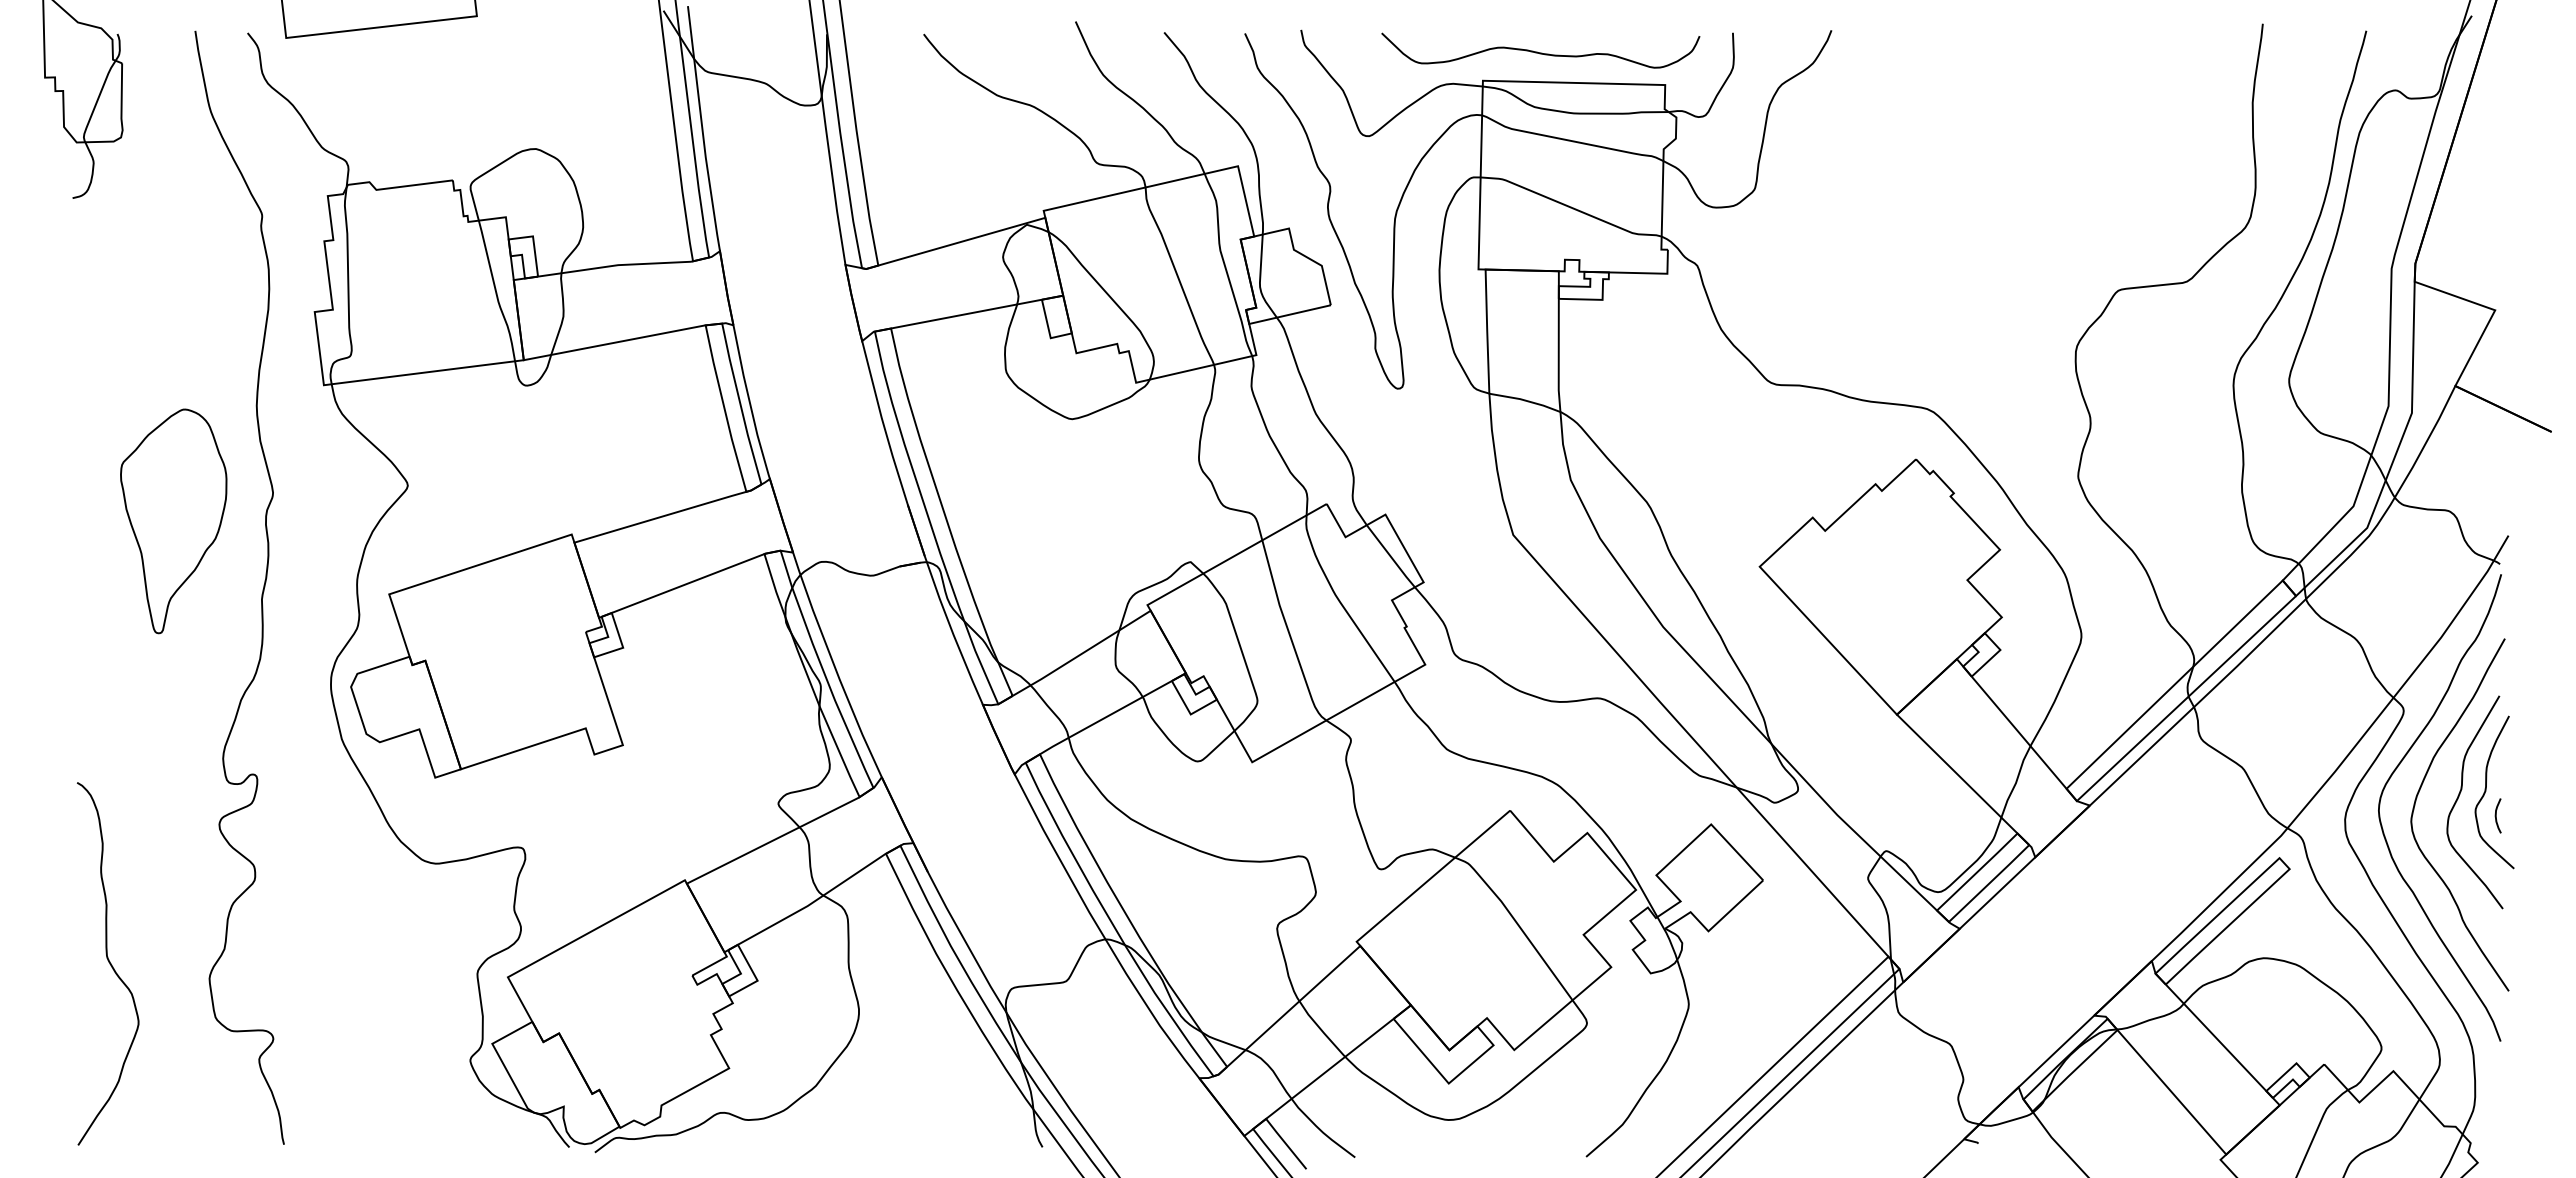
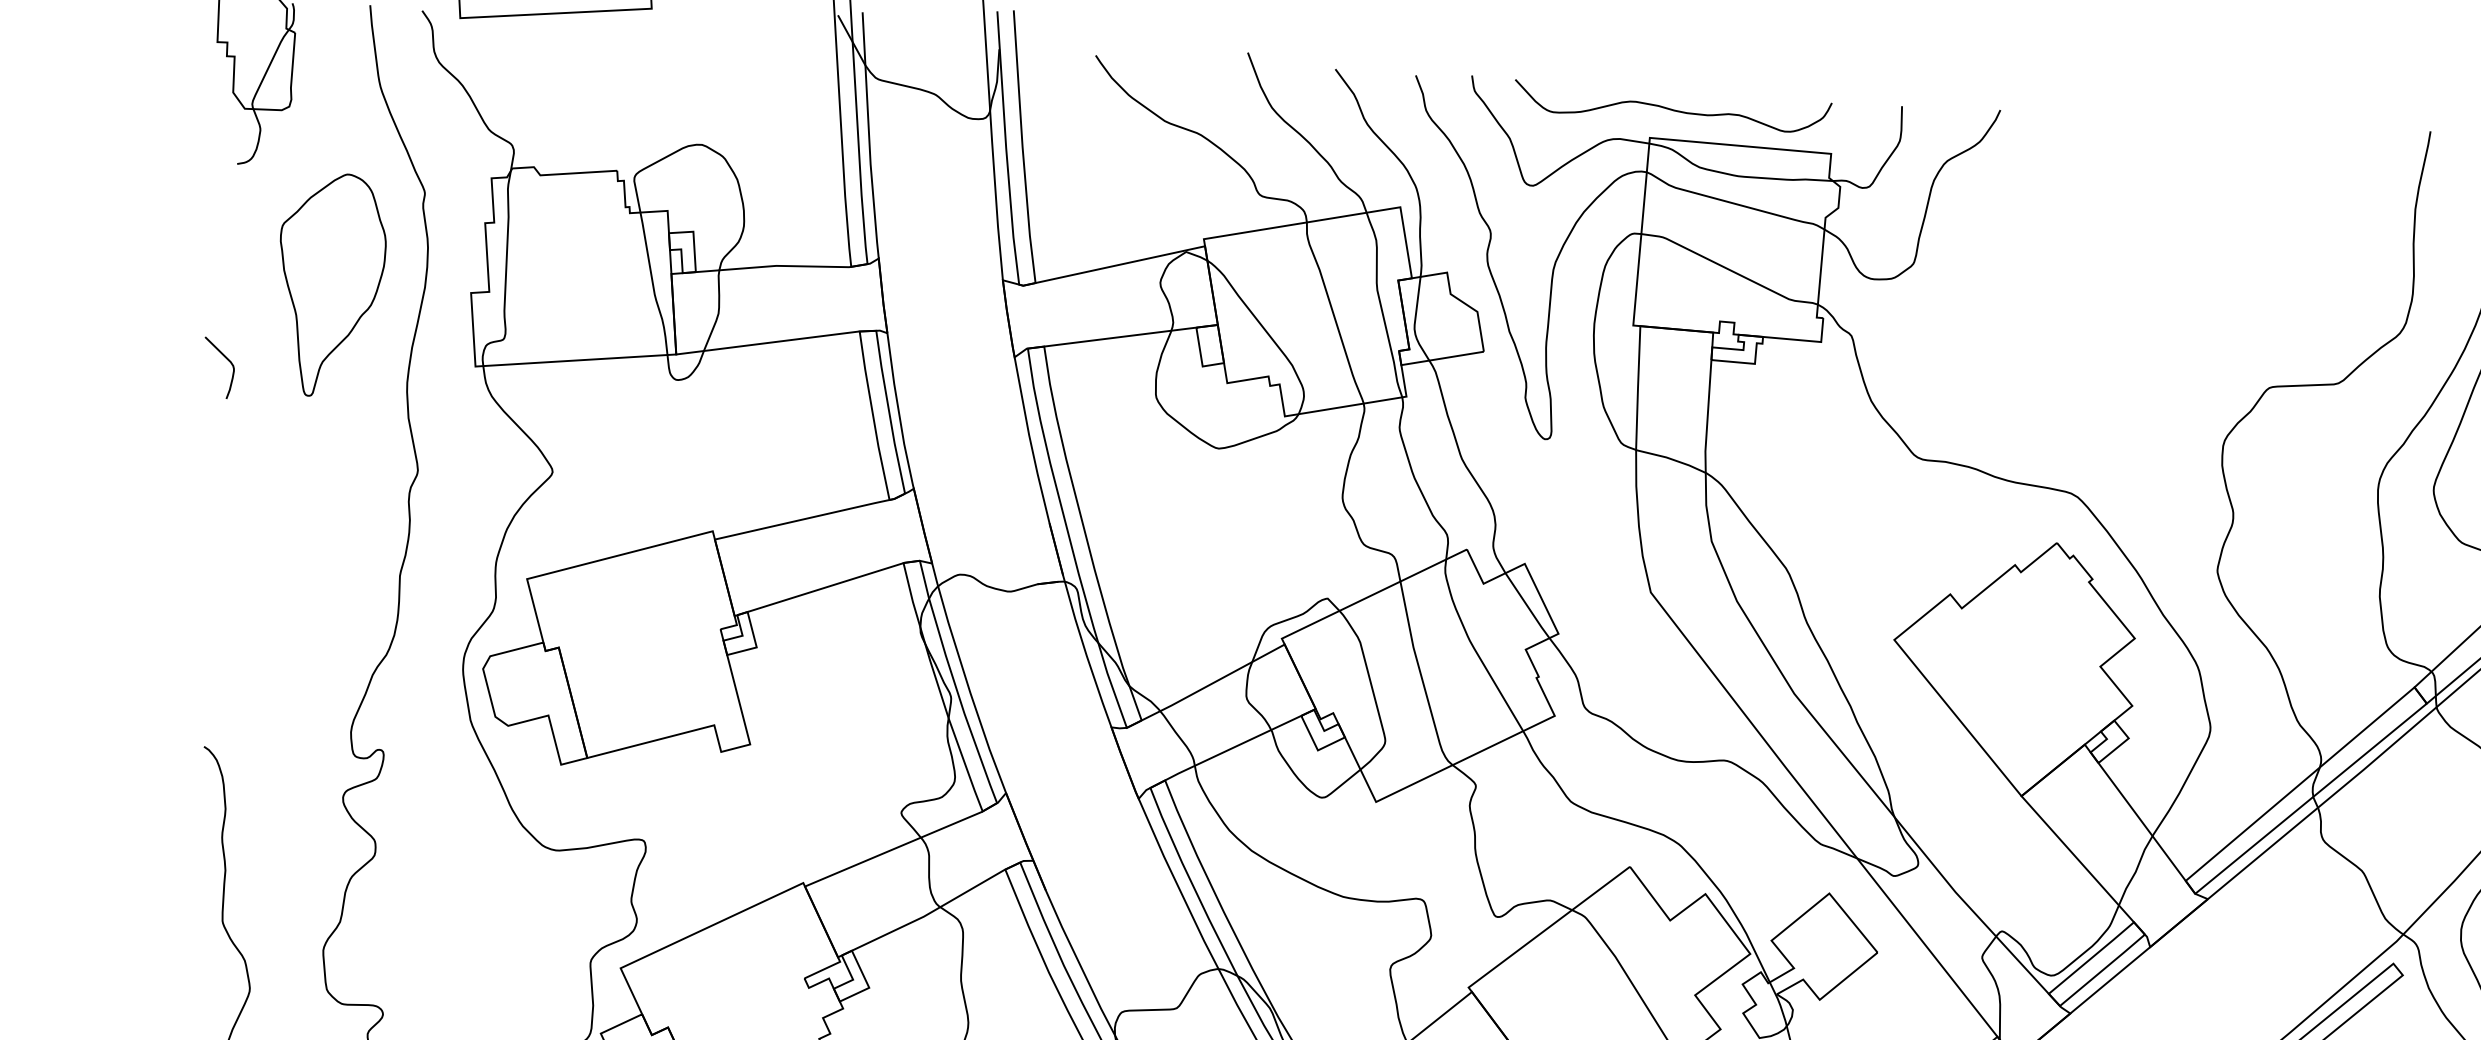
curve: (1540, 52) -> (1672, 109), moved
curve: (73, 393) -> (225, 358), added
part: (173, 521) -> (330, 285), moved

